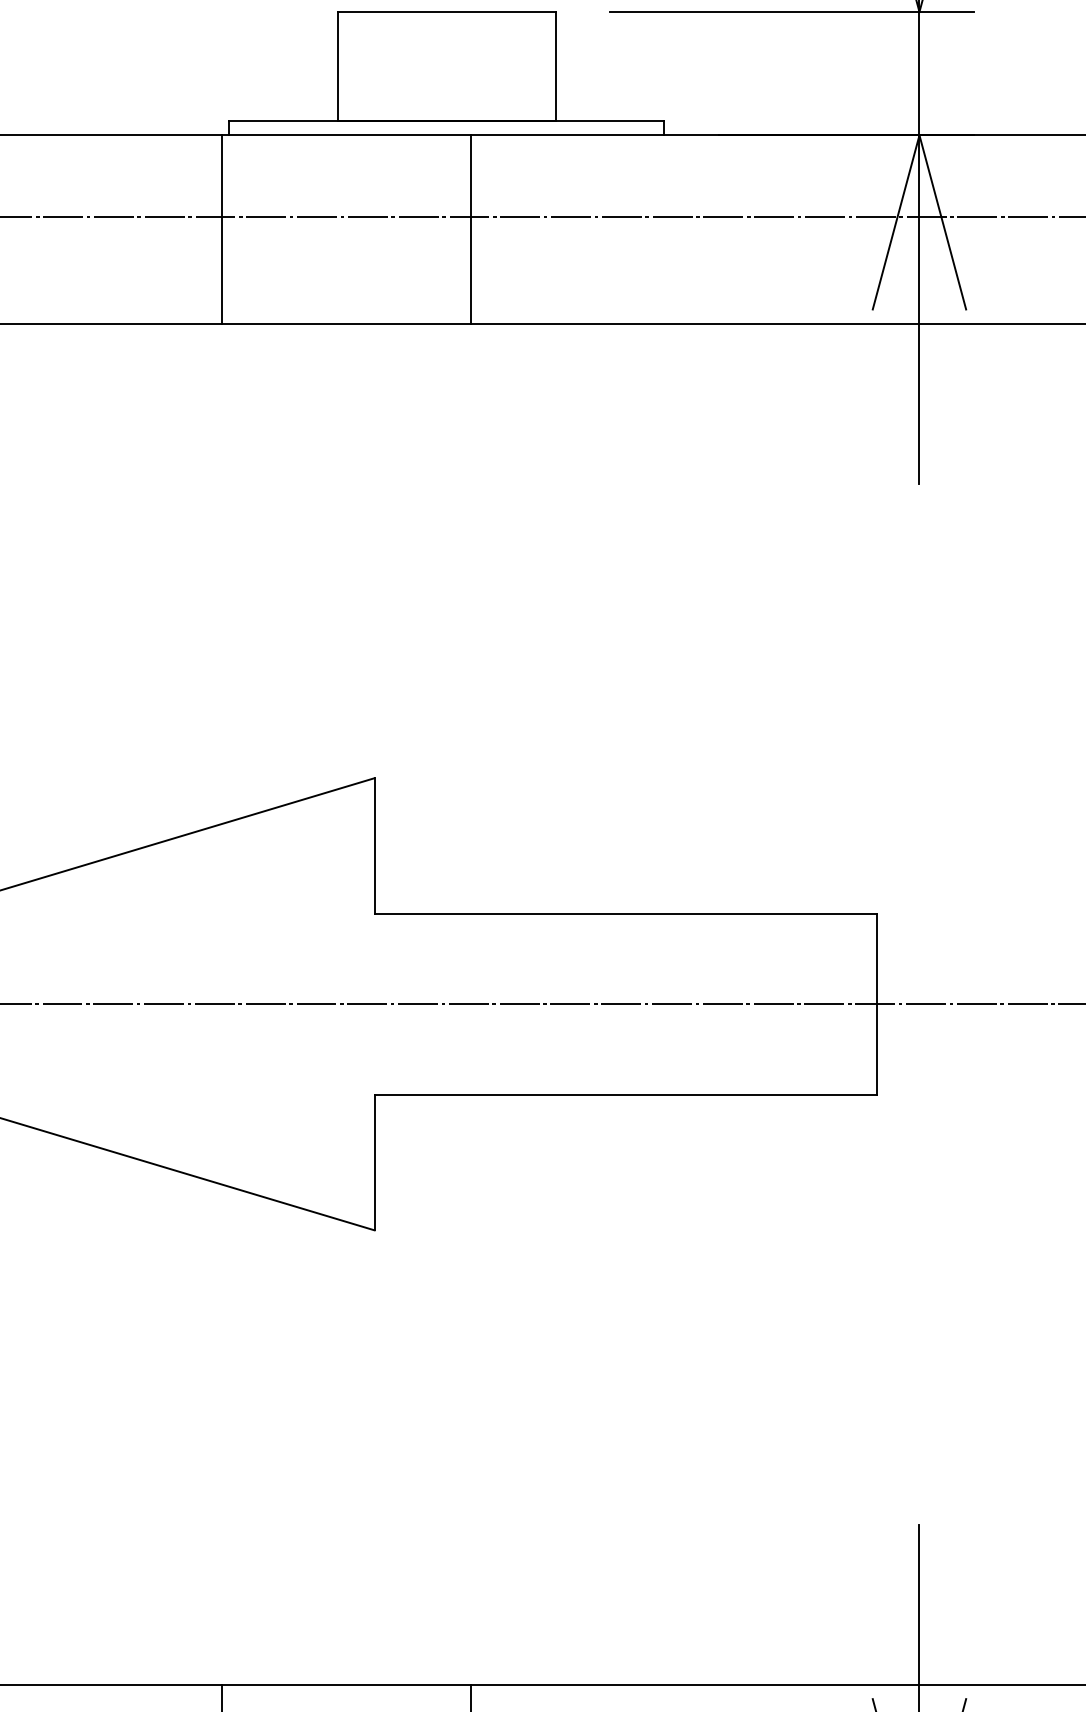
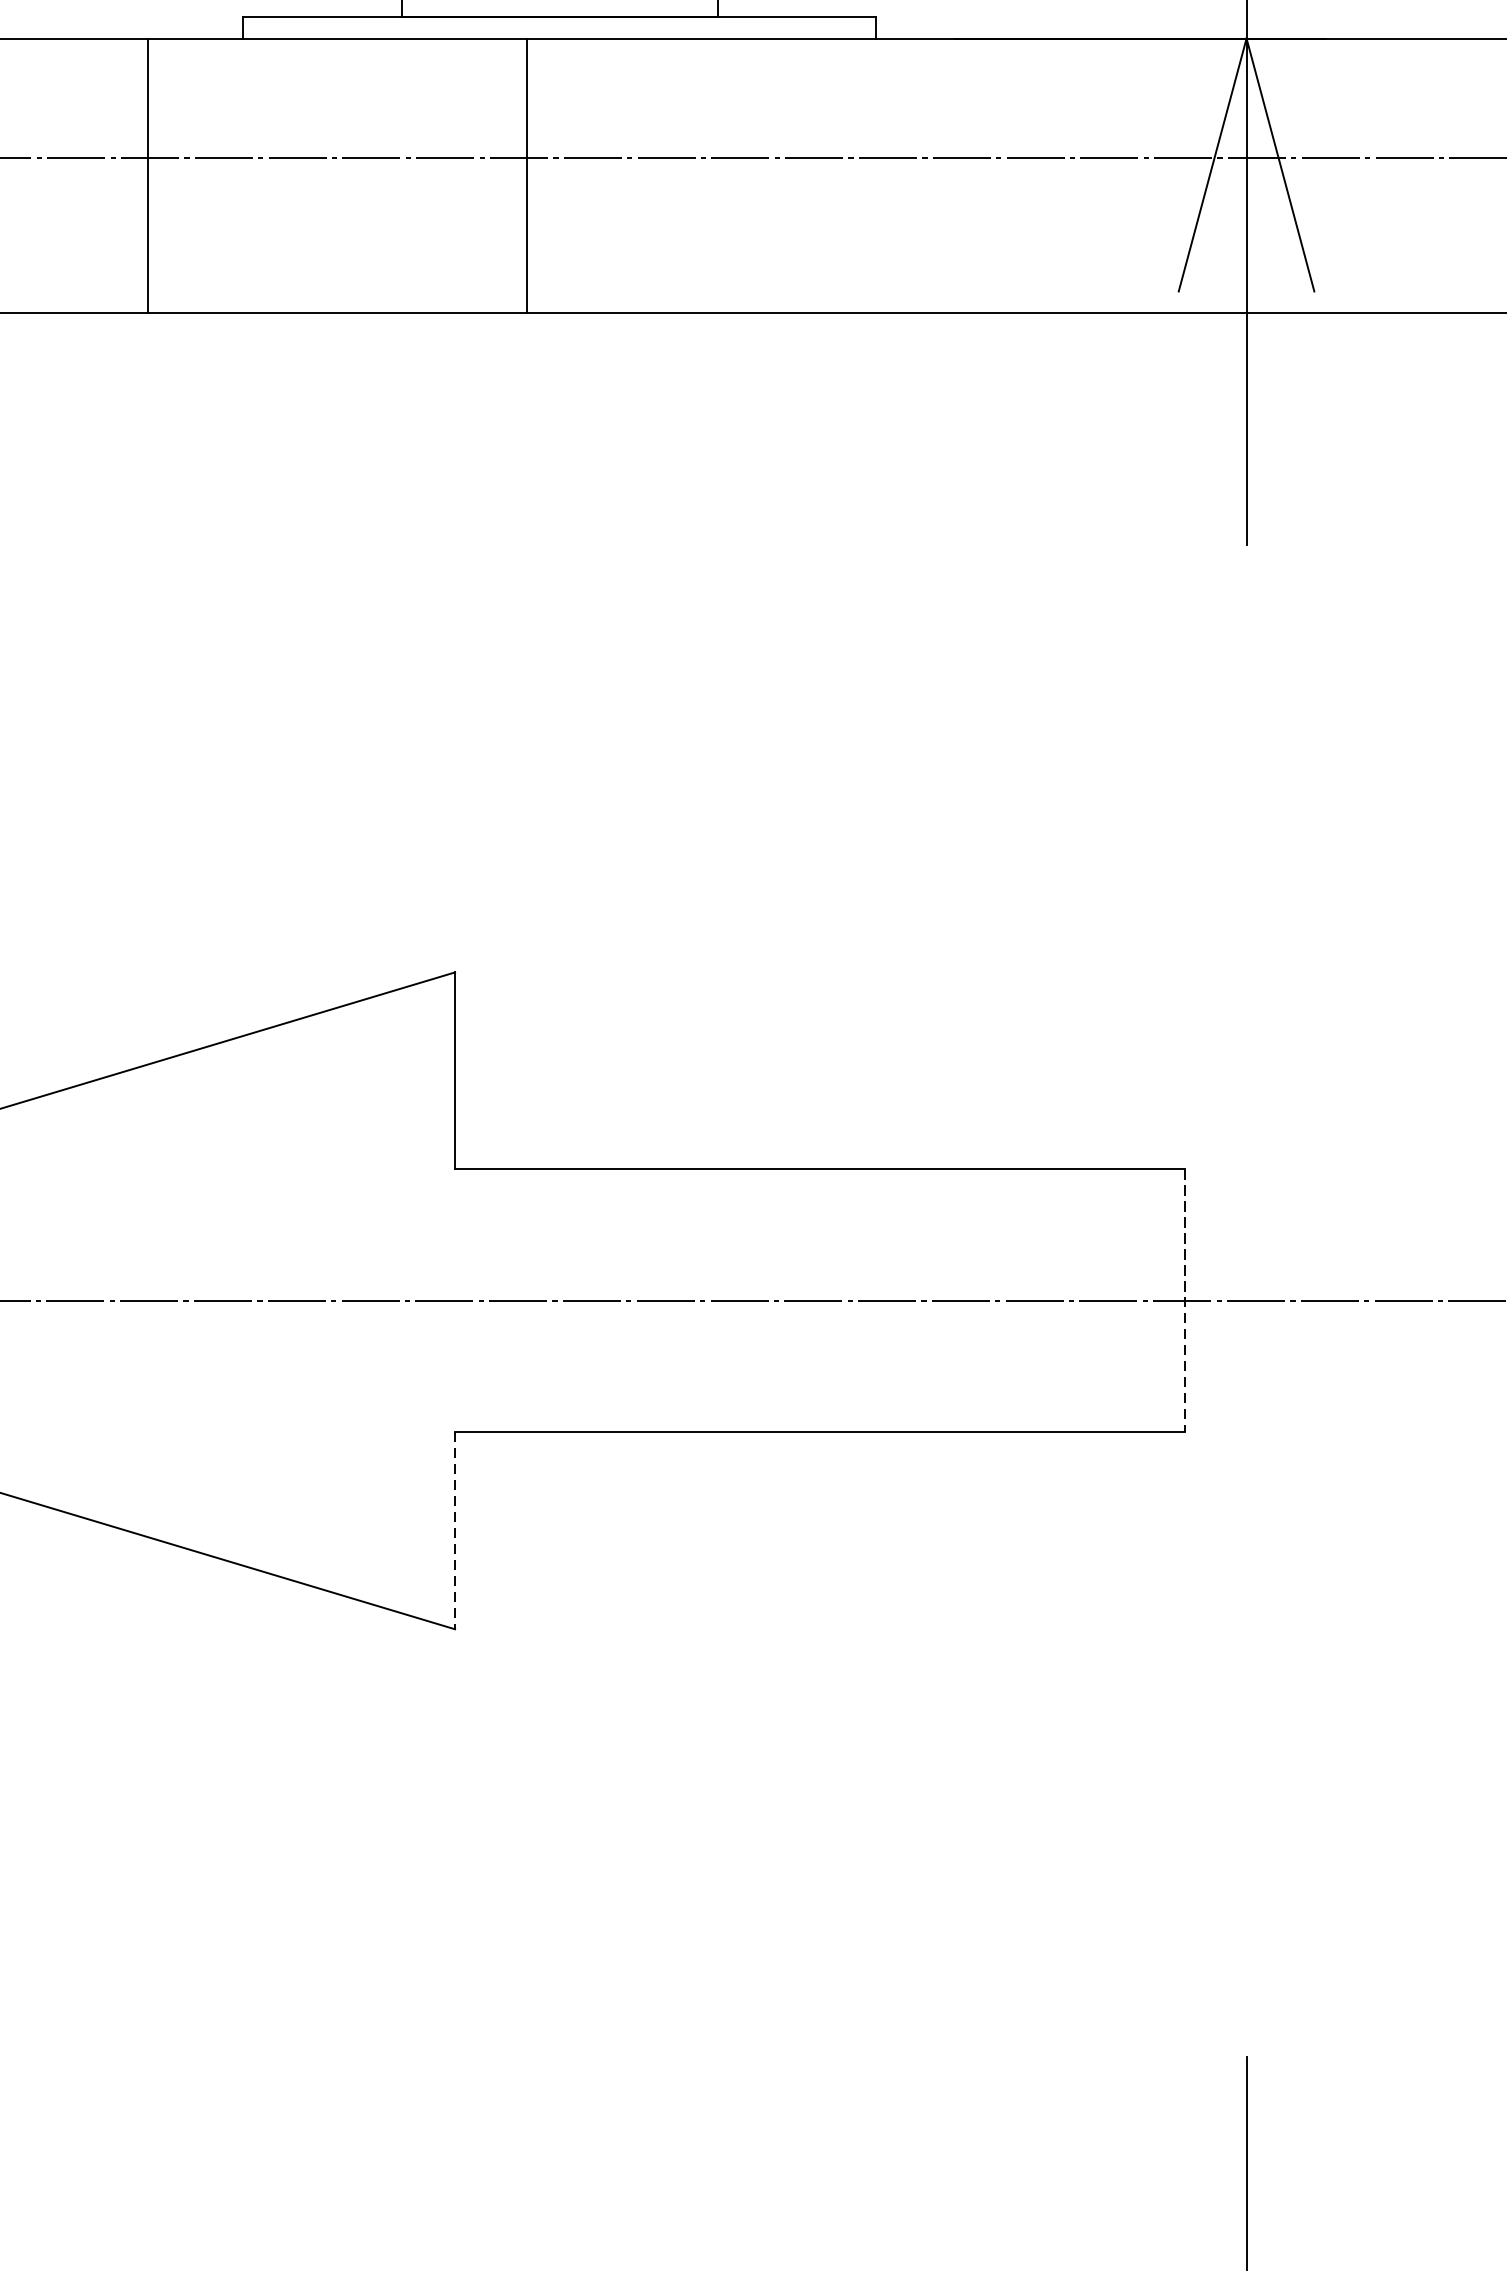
line: (222, 229) -> (148, 175), moved
line: (471, 229) -> (527, 175), moved
line: (877, 1004) -> (1185, 1301), solid -> dashed
line: (374, 1162) -> (454, 1530), solid -> dashed

